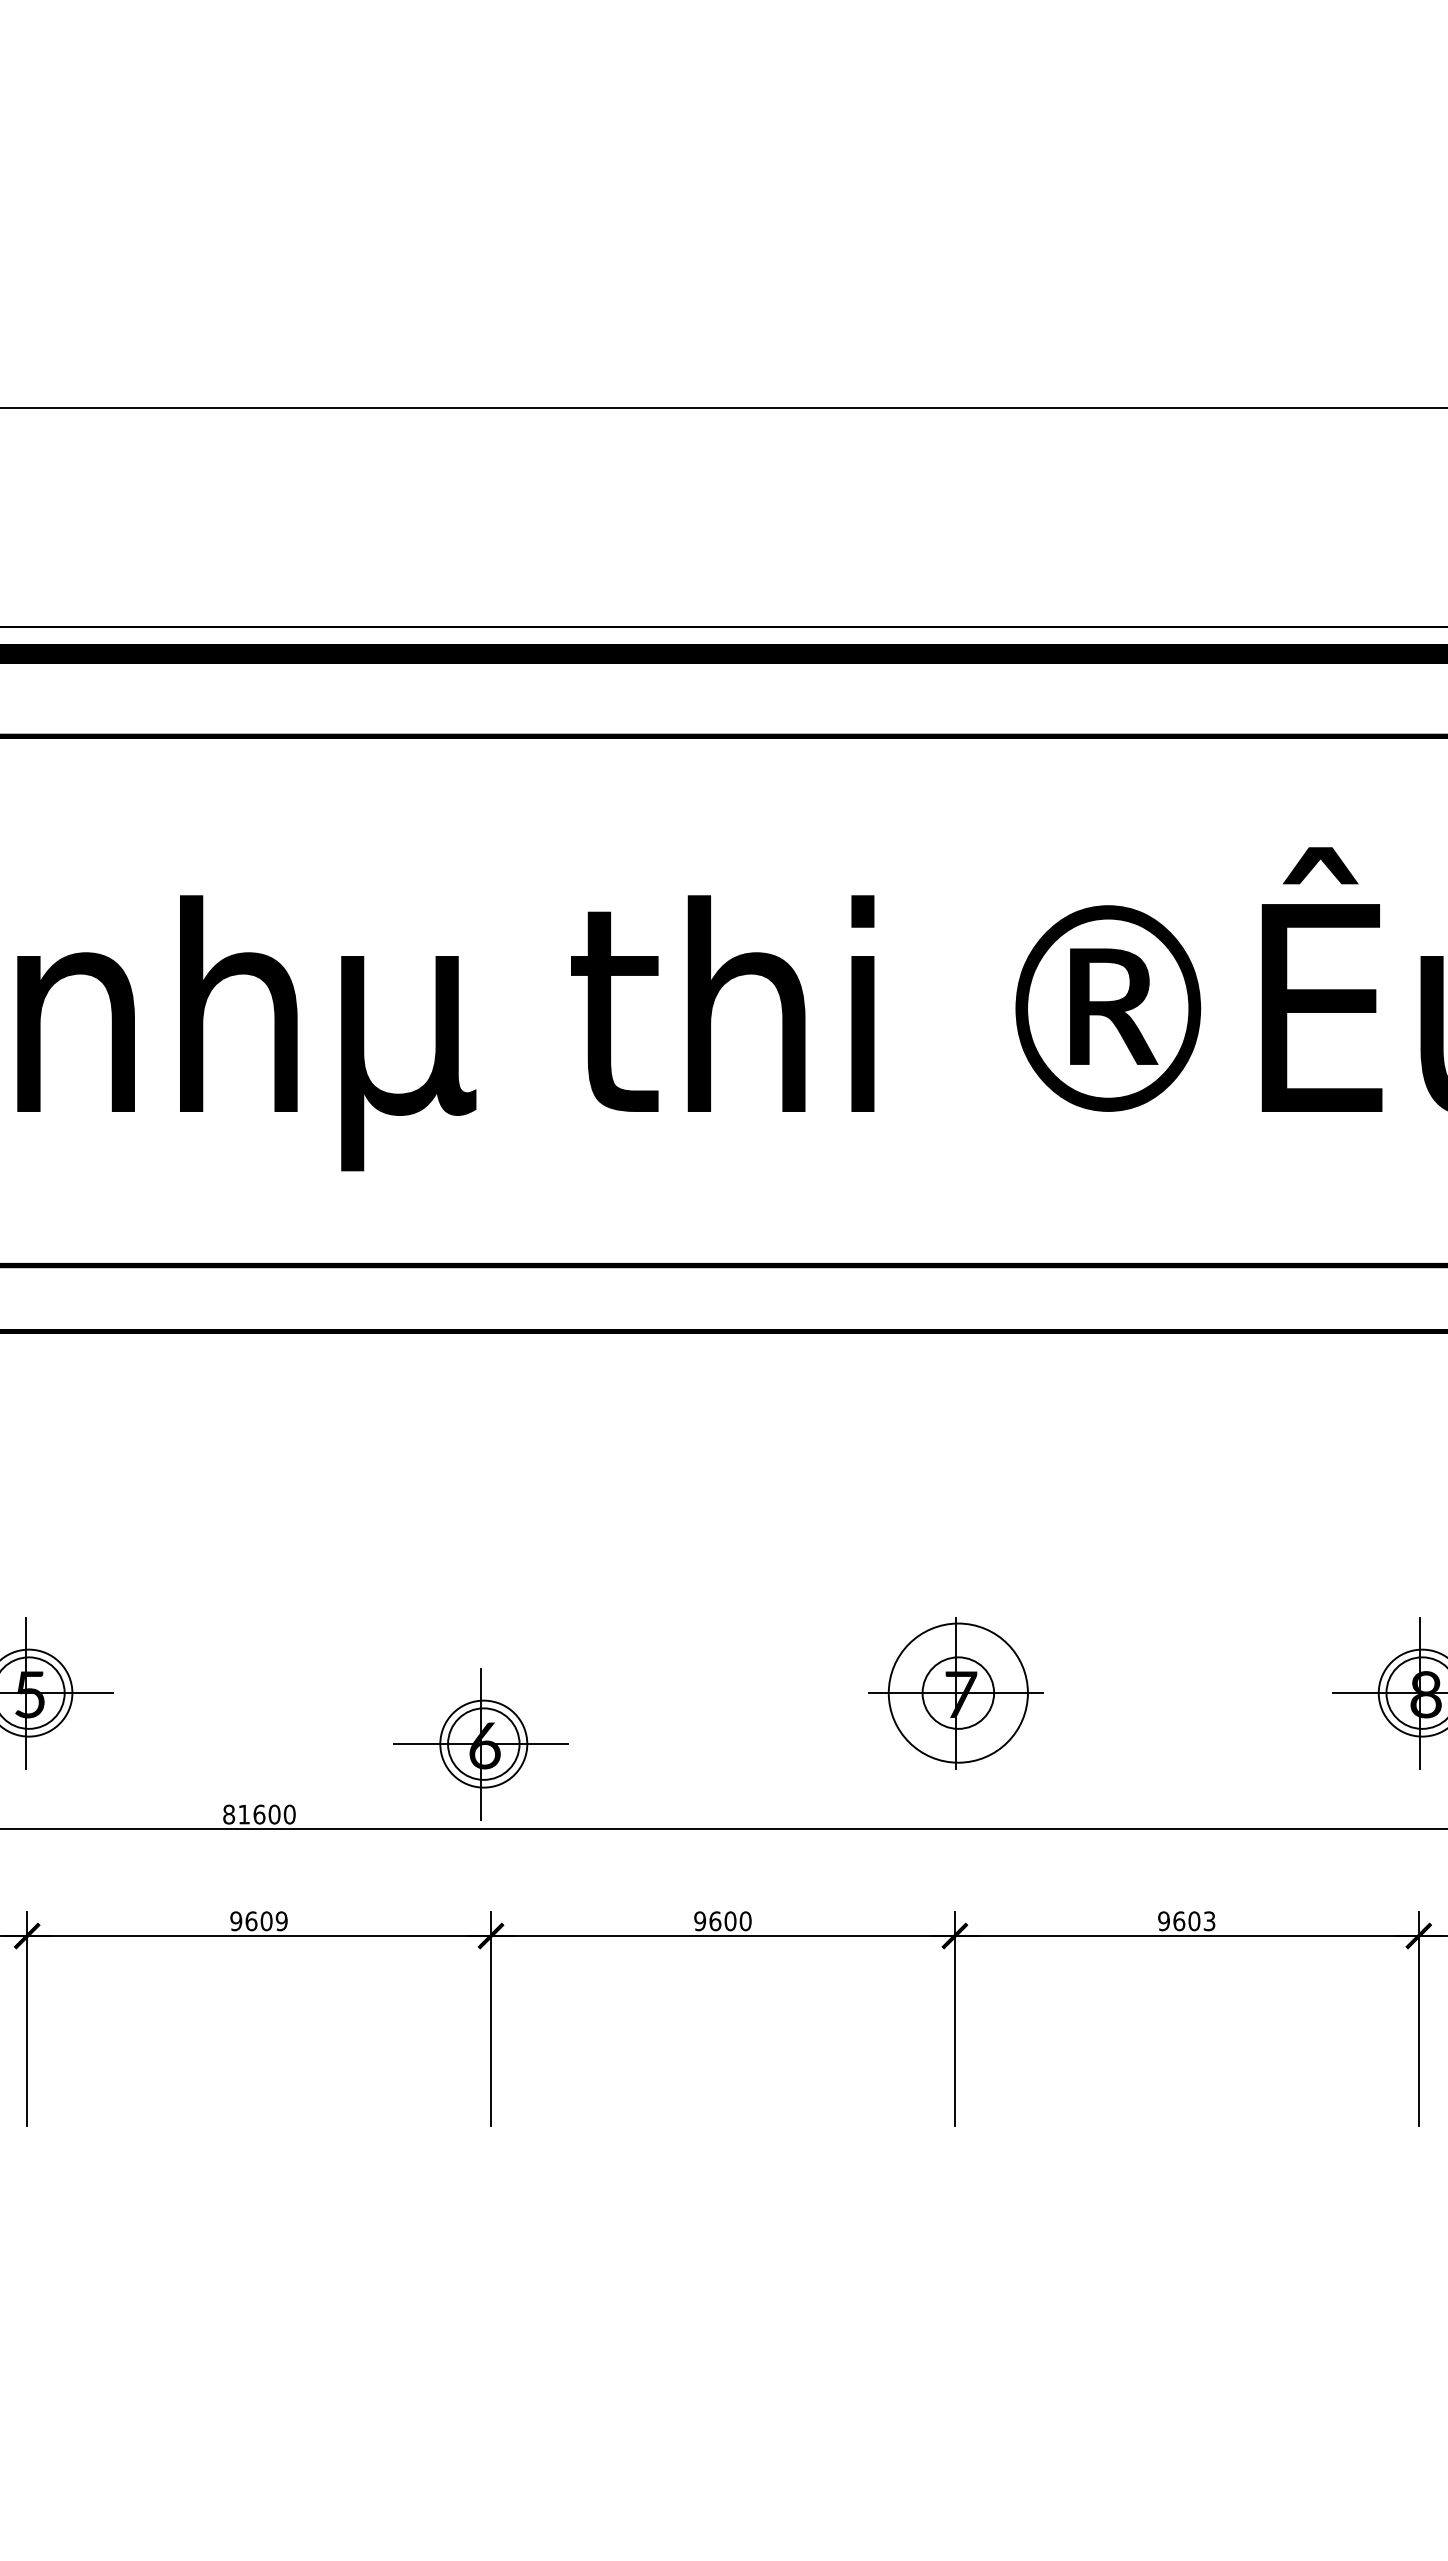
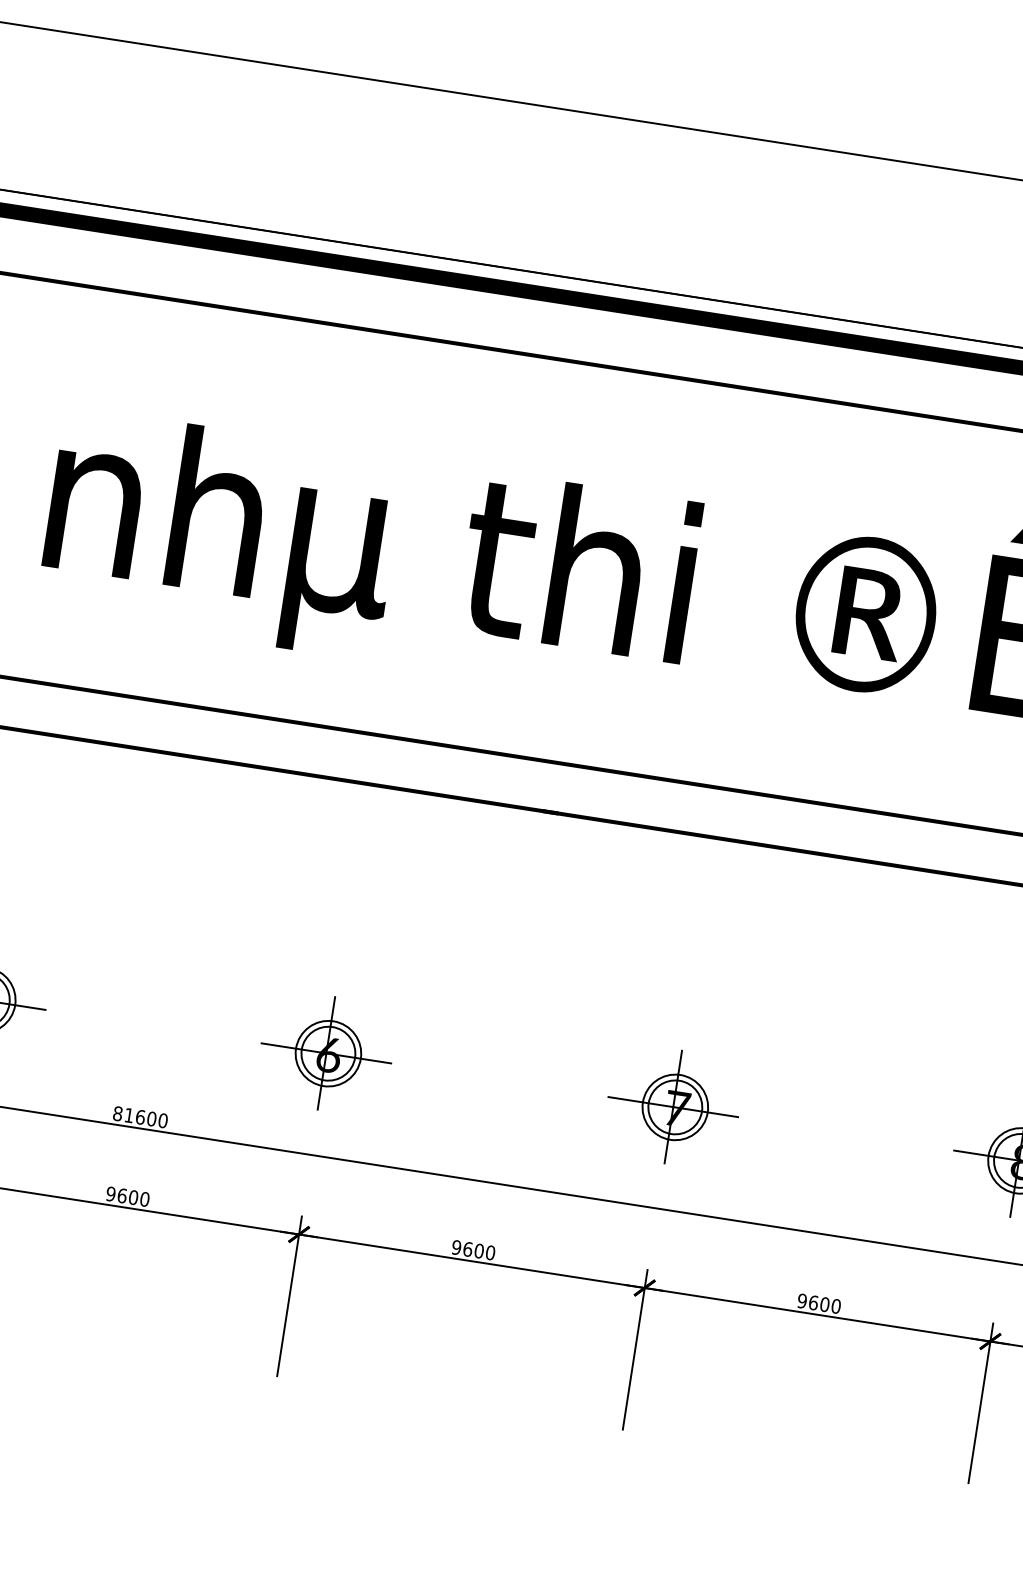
circle: (957, 1692) -> (674, 1106), size x0.62
part: (480, 1744) -> (325, 1053), moved
text: (281, 1921) -> (144, 1199), 9609 -> 9600
text: (1209, 1921) -> (836, 1306), 9603 -> 9600

